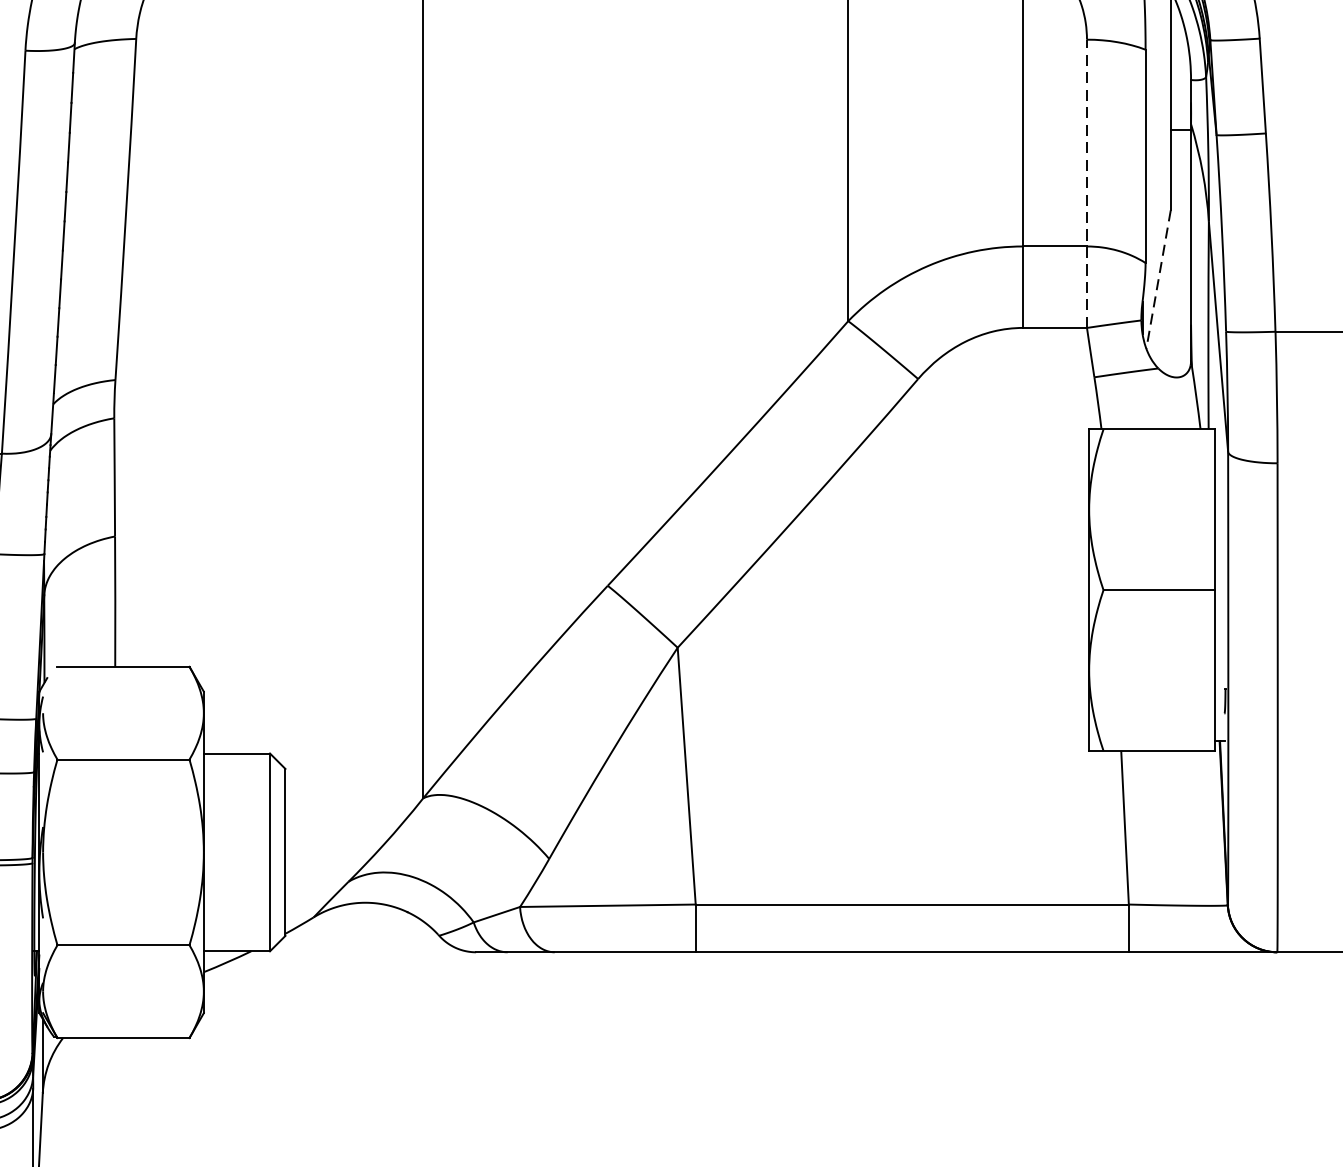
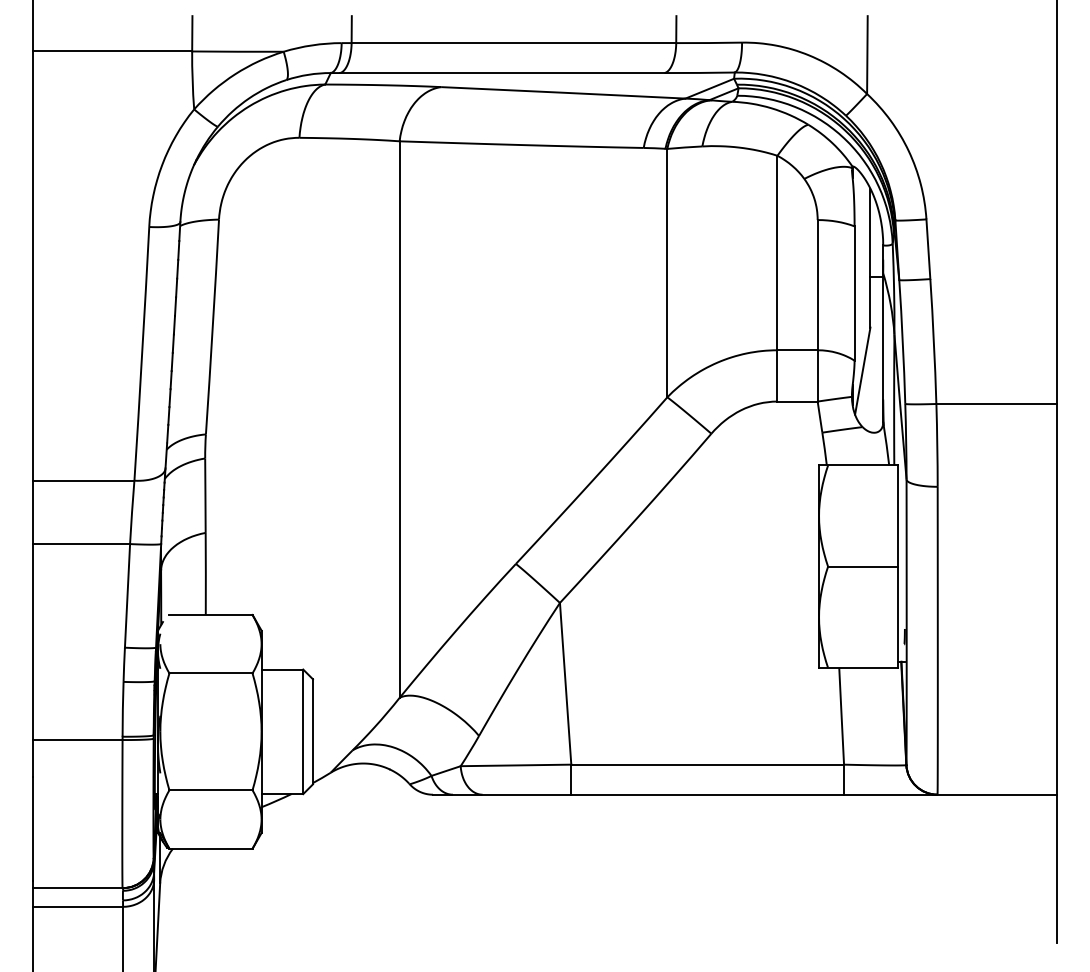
line: (1086, 183) -> (817, 310), dashed -> solid
line: (1158, 280) -> (862, 371), dashed -> solid

